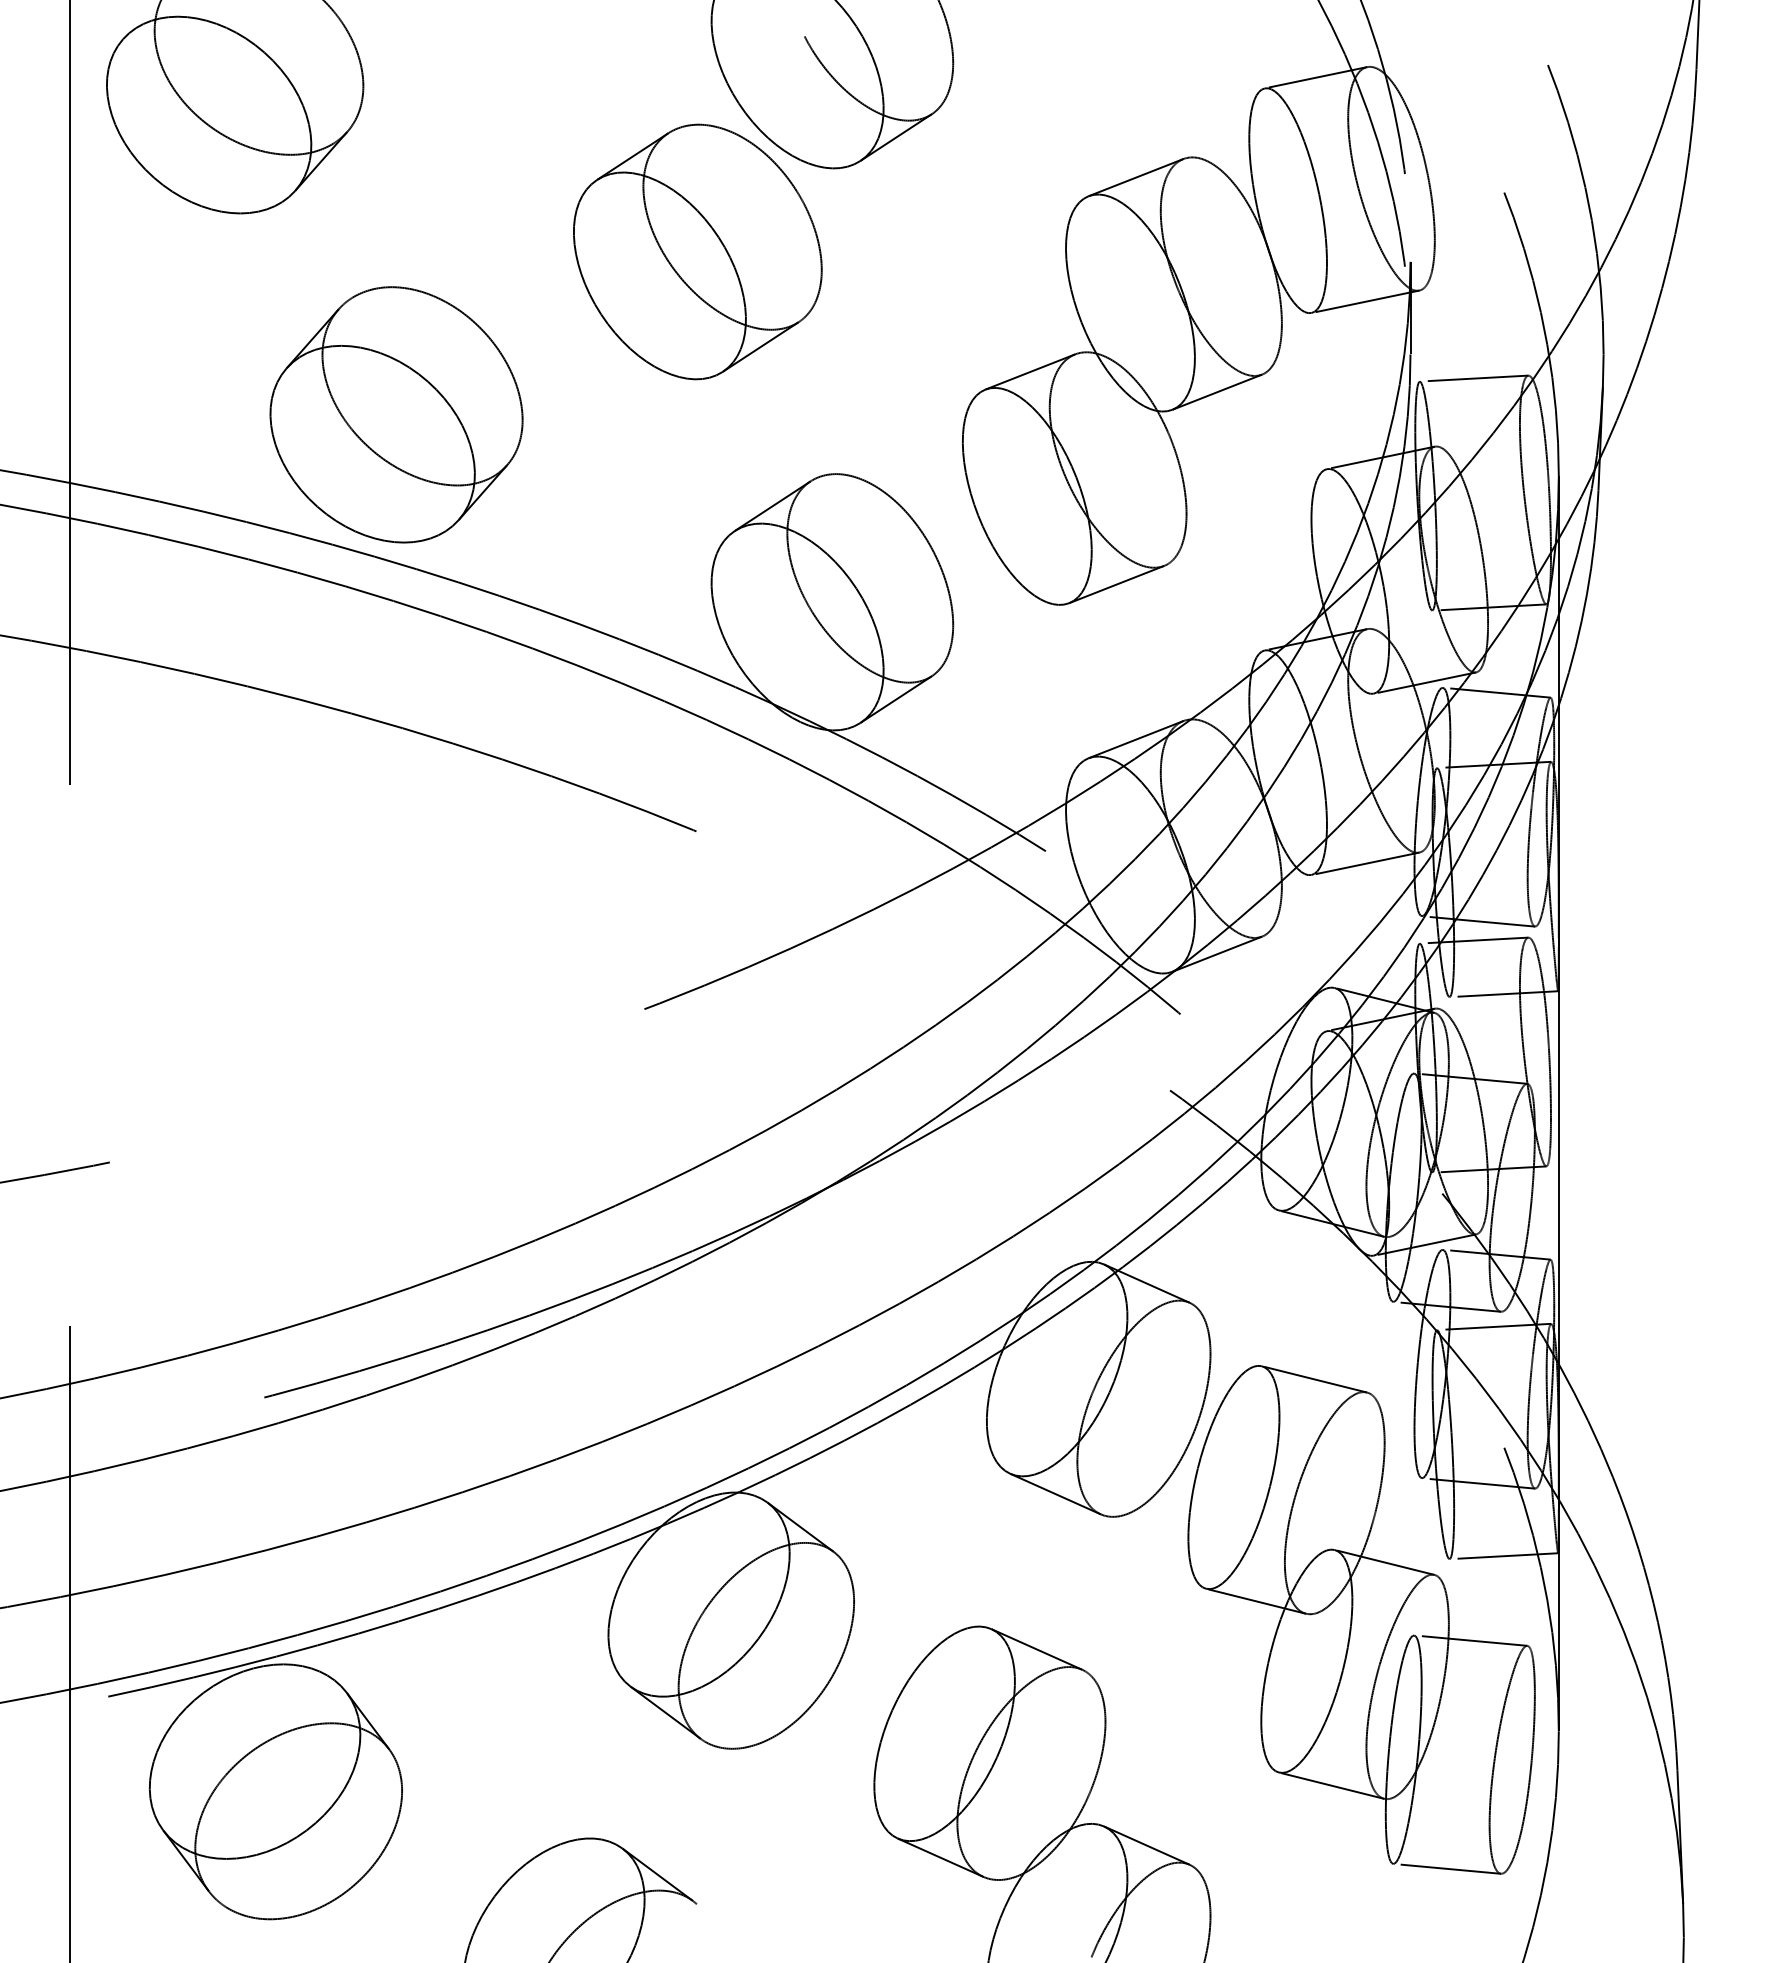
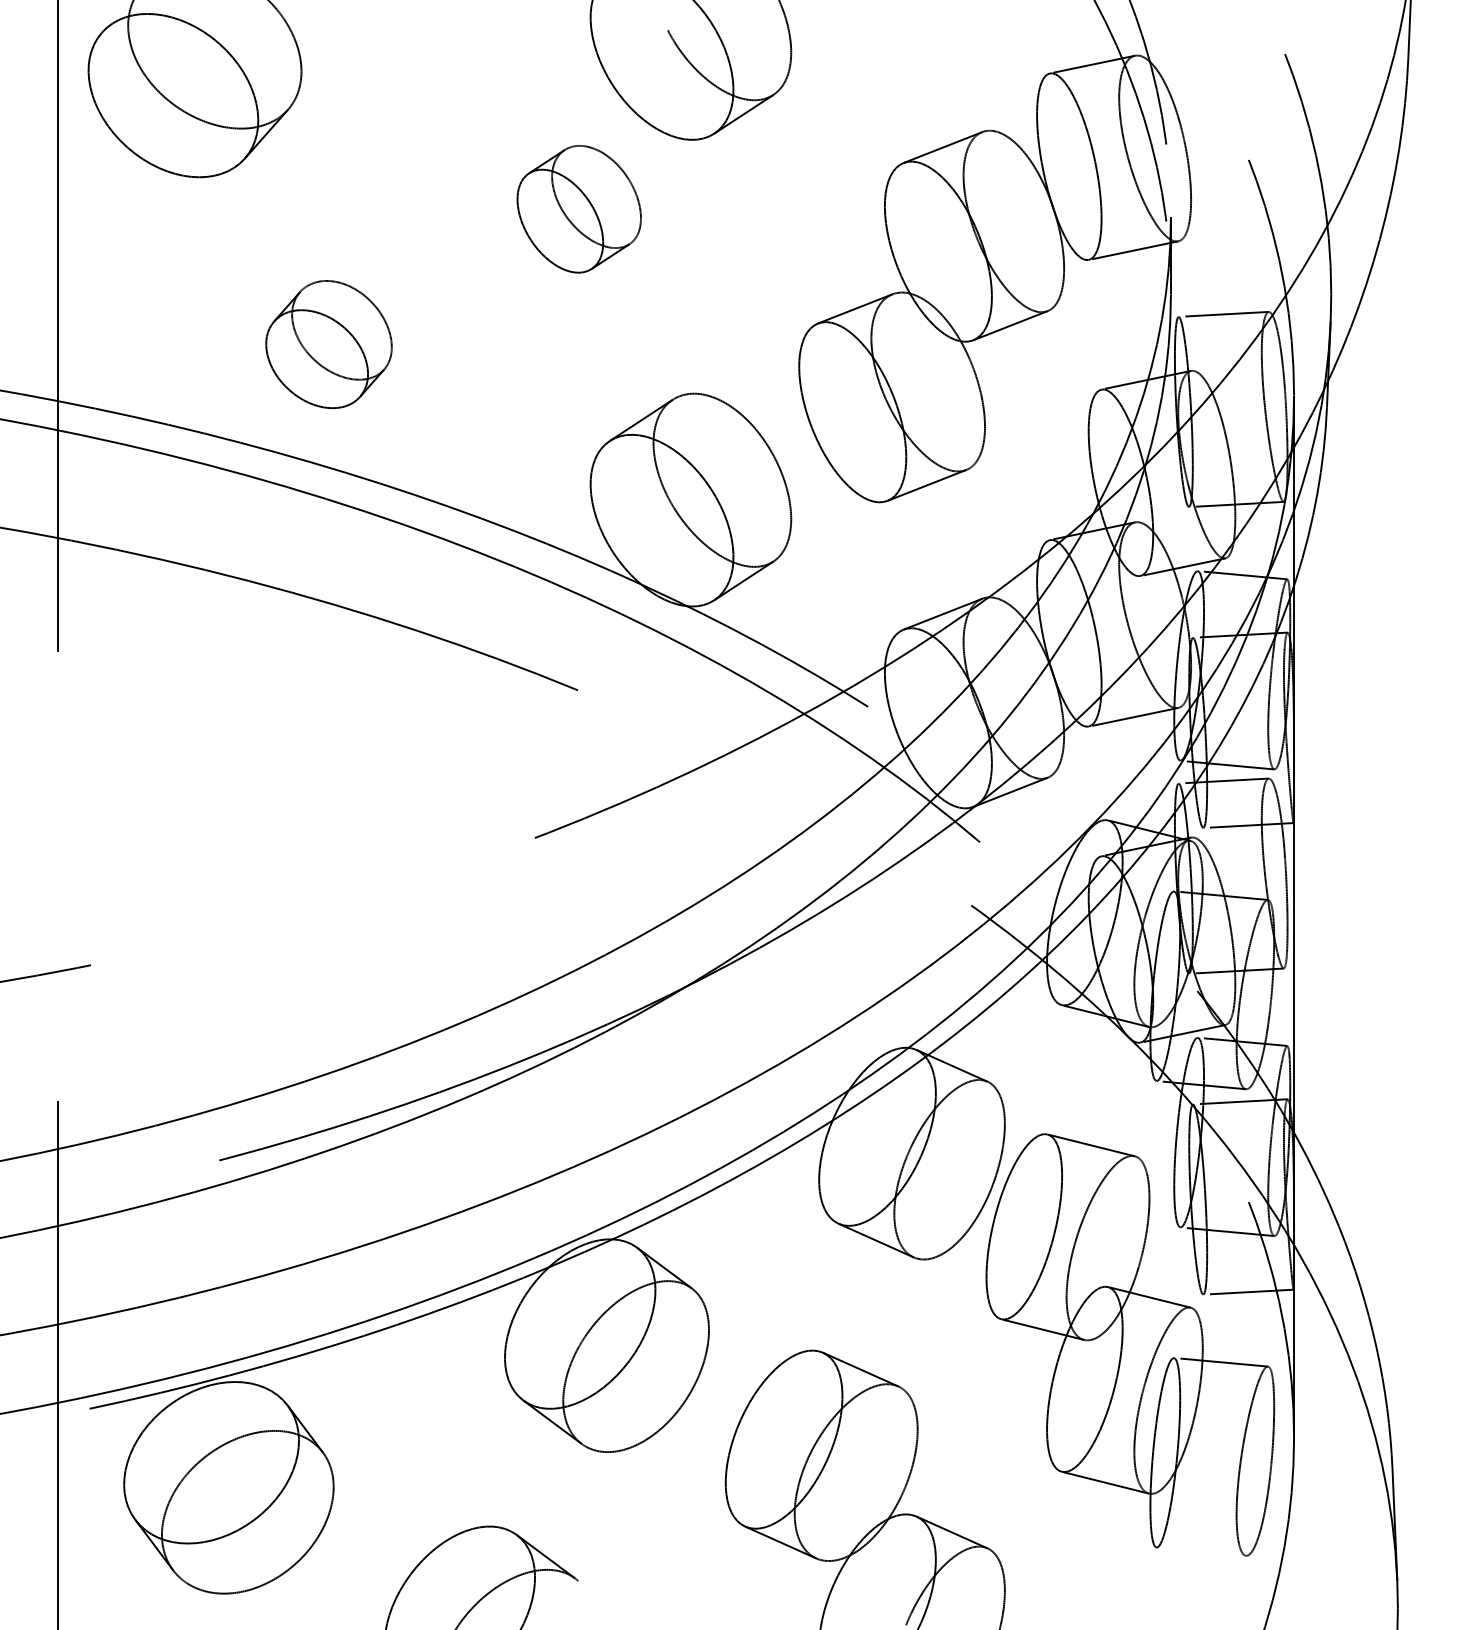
part: (697, 251) -> (578, 208), size x0.6
part: (396, 414) -> (329, 344), size x0.6
line: (1447, 1868) -> (1201, 1551), removed

